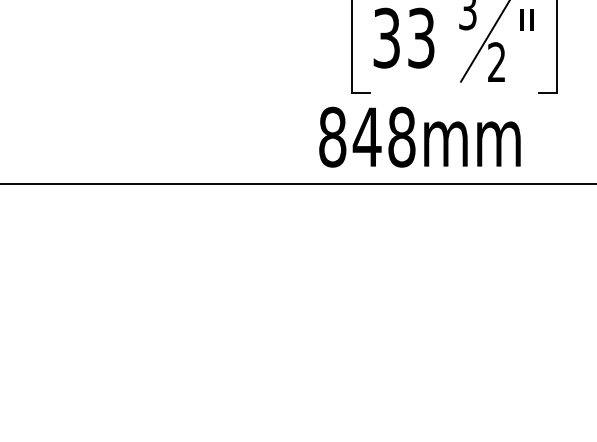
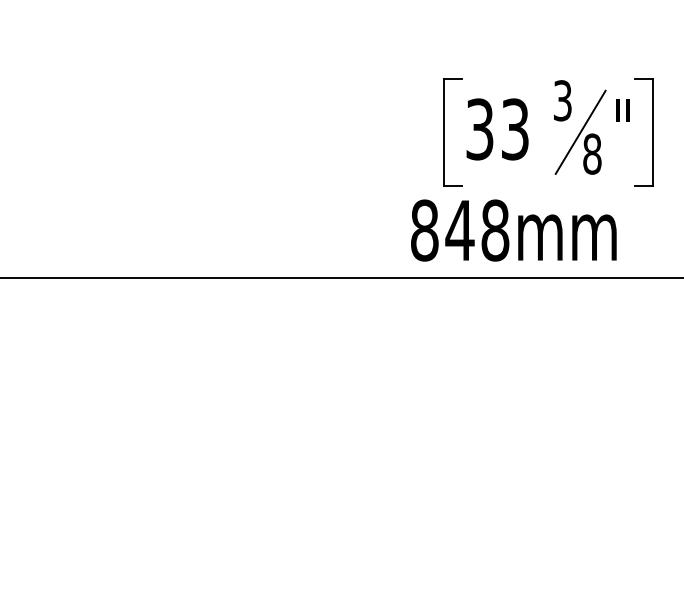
text: (496, 61) -> (592, 153), 2 -> 8

